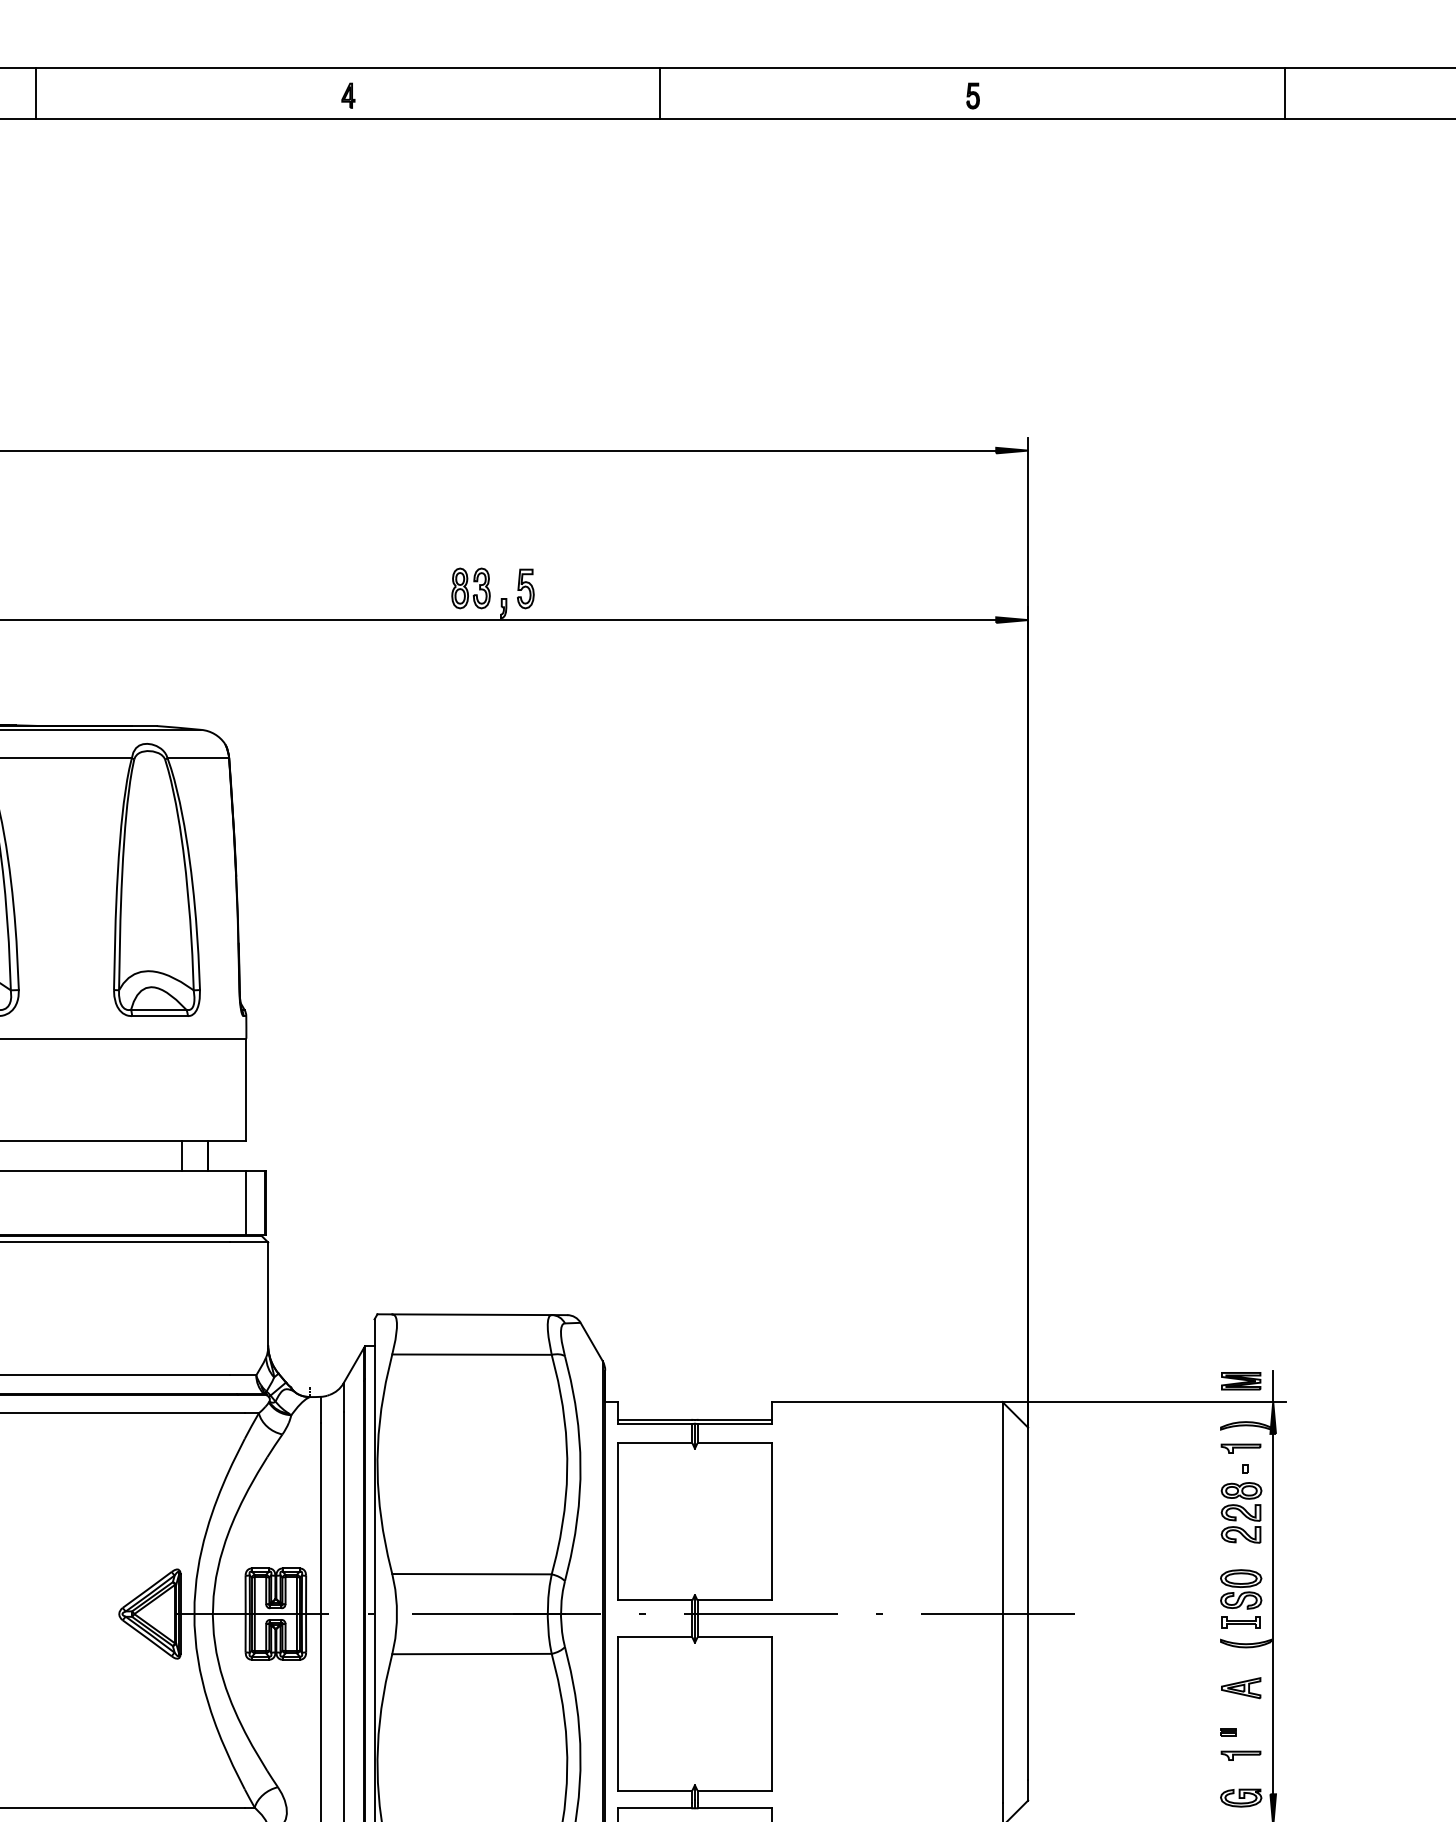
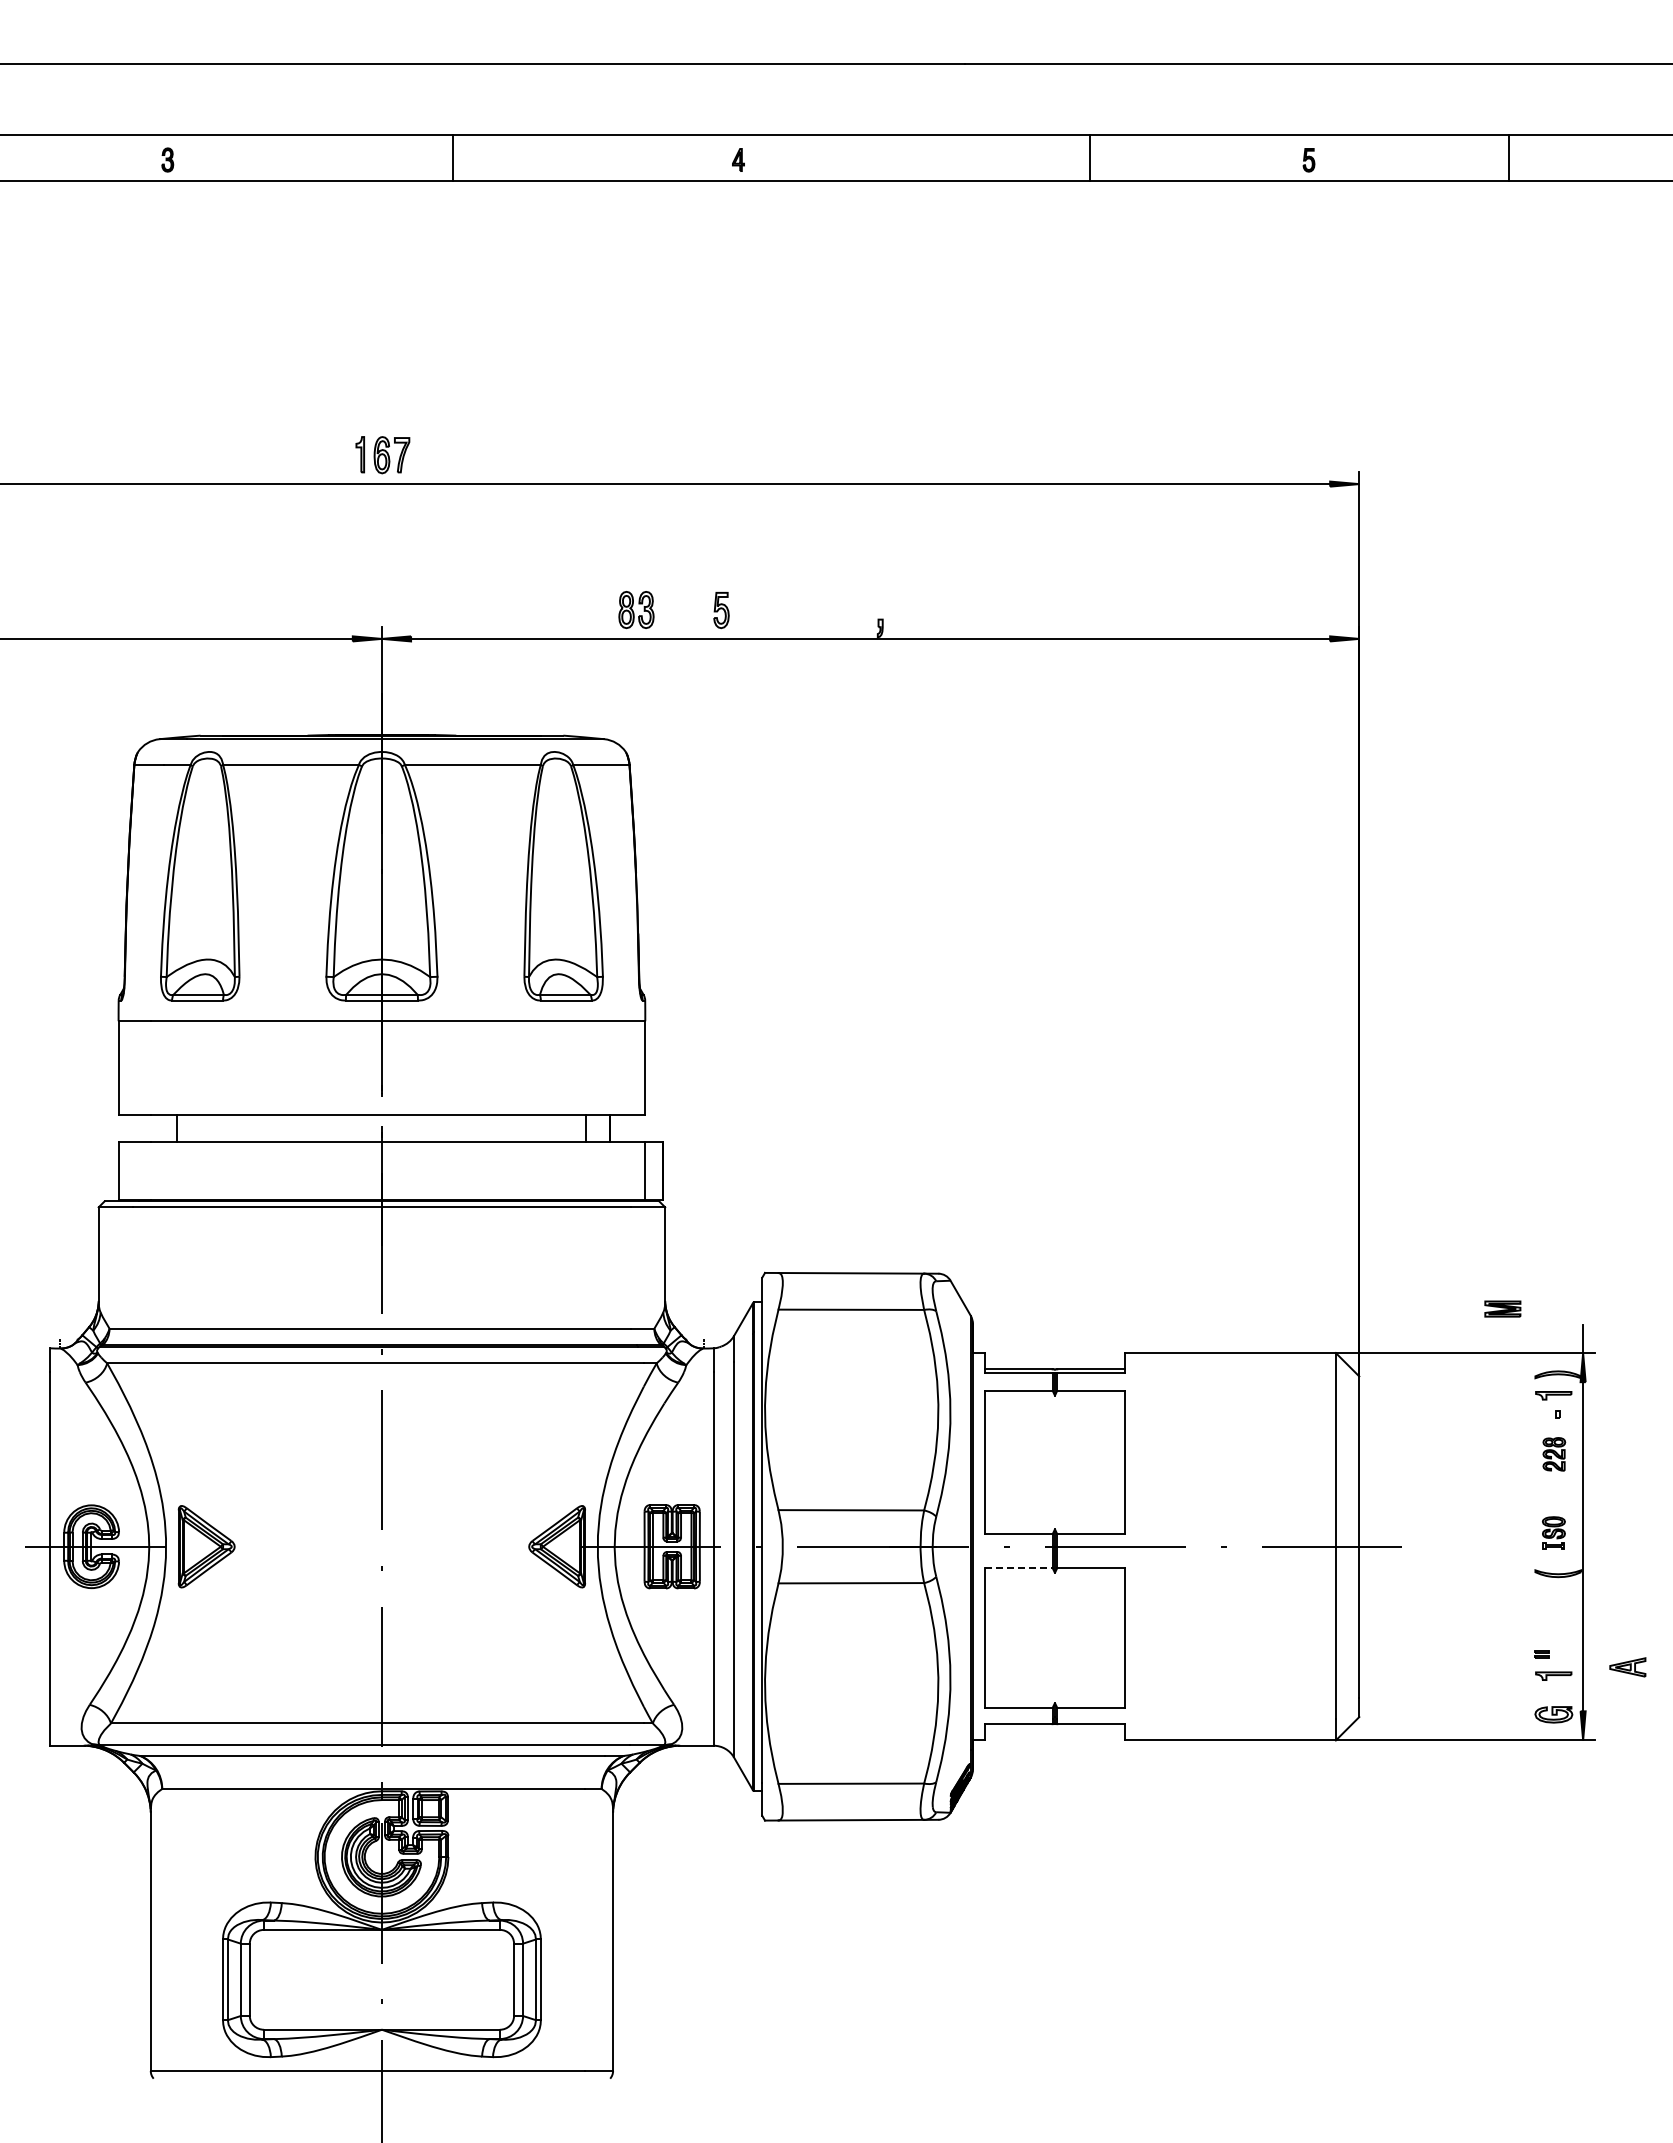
line: (660, 93) -> (1090, 157), moved
line: (1285, 93) -> (1509, 157), moved
part: (471, 589) -> (636, 610), moved
part: (525, 589) -> (721, 610), moved
part: (1240, 1380) -> (1502, 1308), moved
part: (1241, 1513) -> (1554, 1454), size x0.6
part: (1240, 1598) -> (1553, 1532), size x0.6
line: (655, 1637) -> (1018, 1568), solid -> dashed
part: (1240, 1688) -> (1627, 1667), moved

